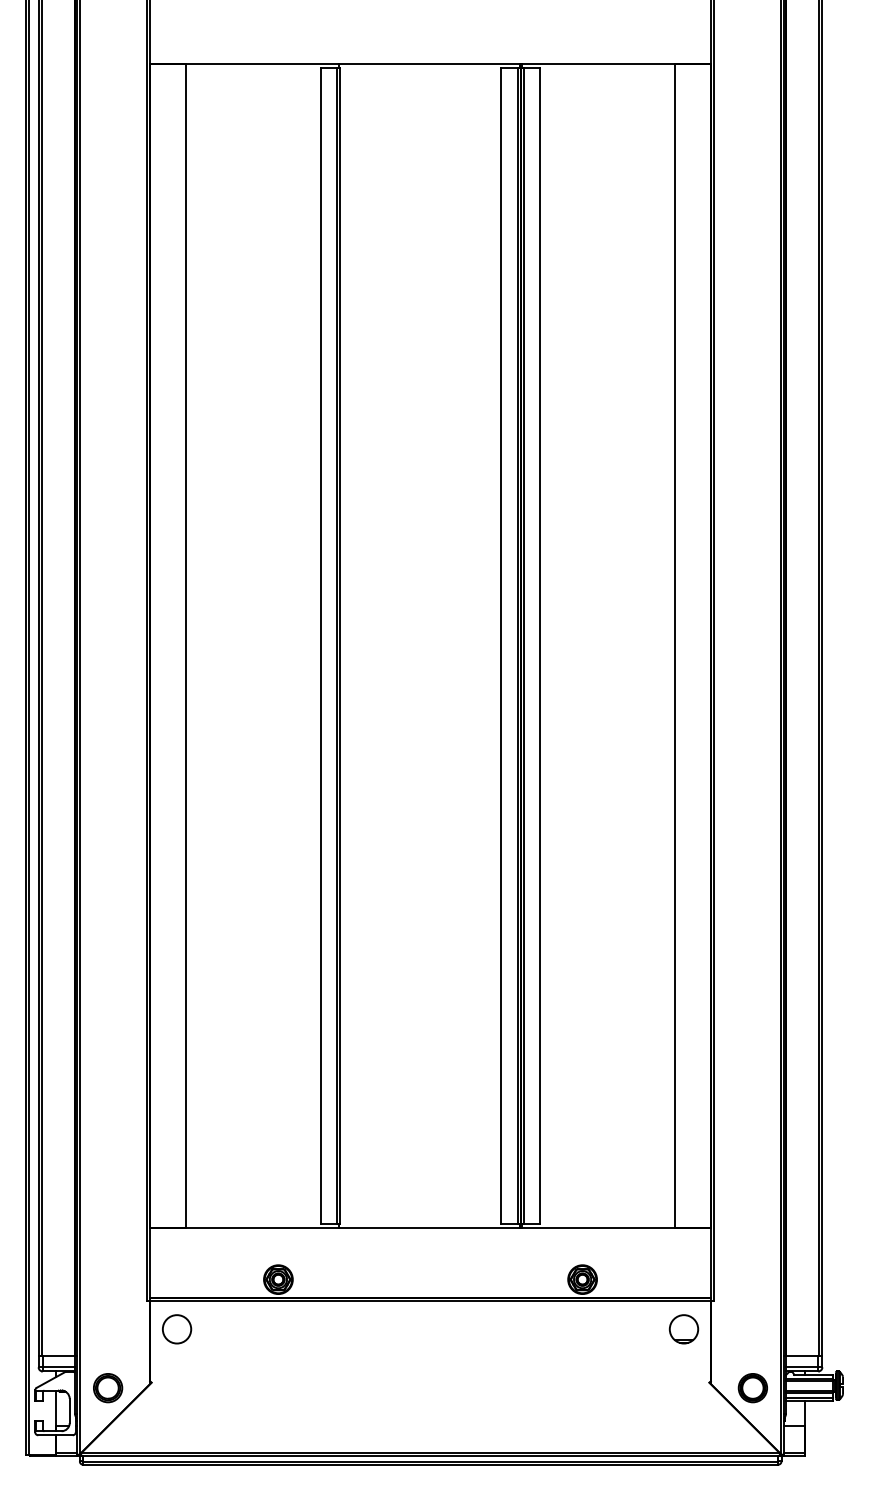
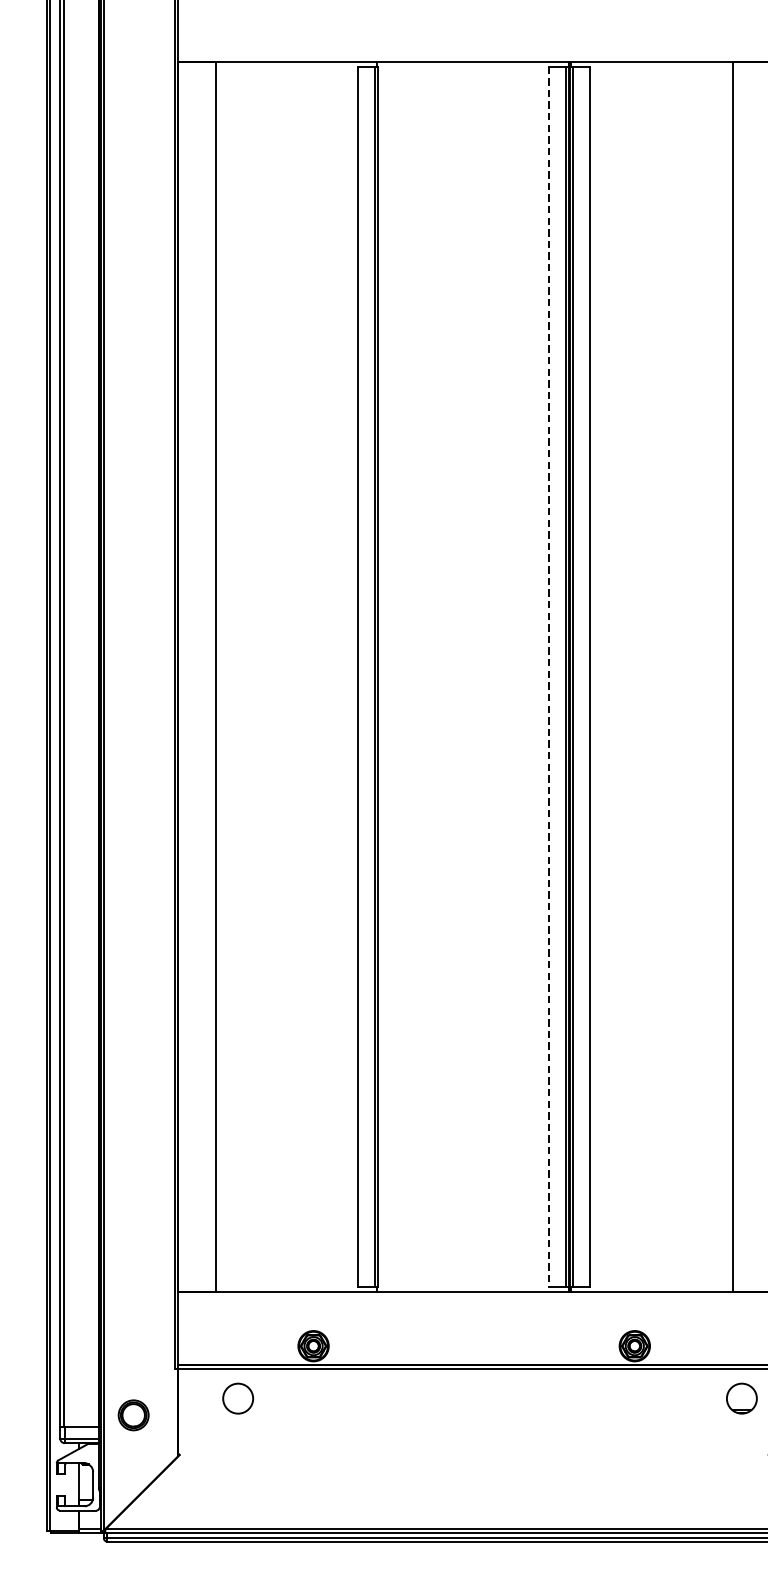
line: (501, 645) -> (549, 676), solid -> dashed
circle: (177, 1329) -> (238, 1398), moved
part: (108, 1388) -> (134, 1415), moved

